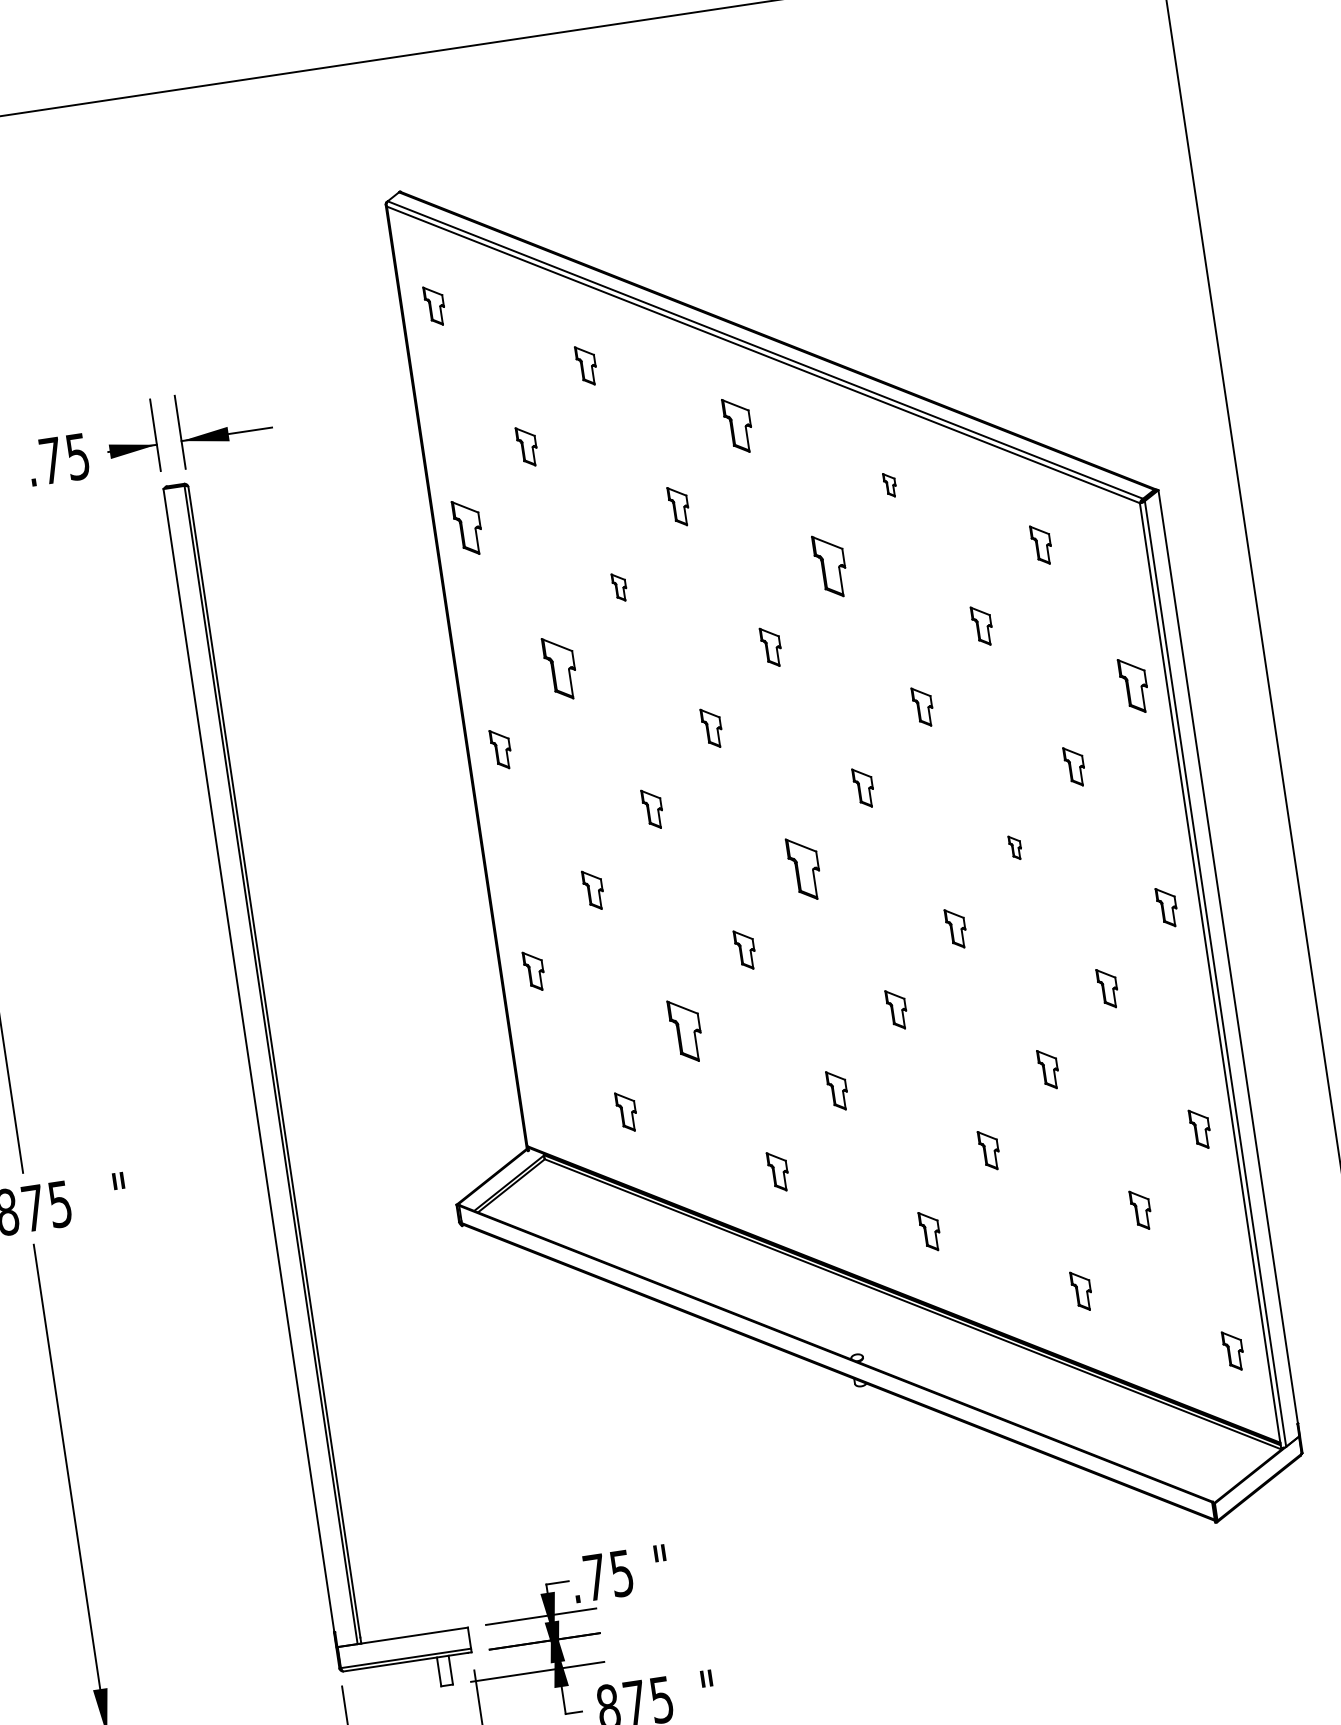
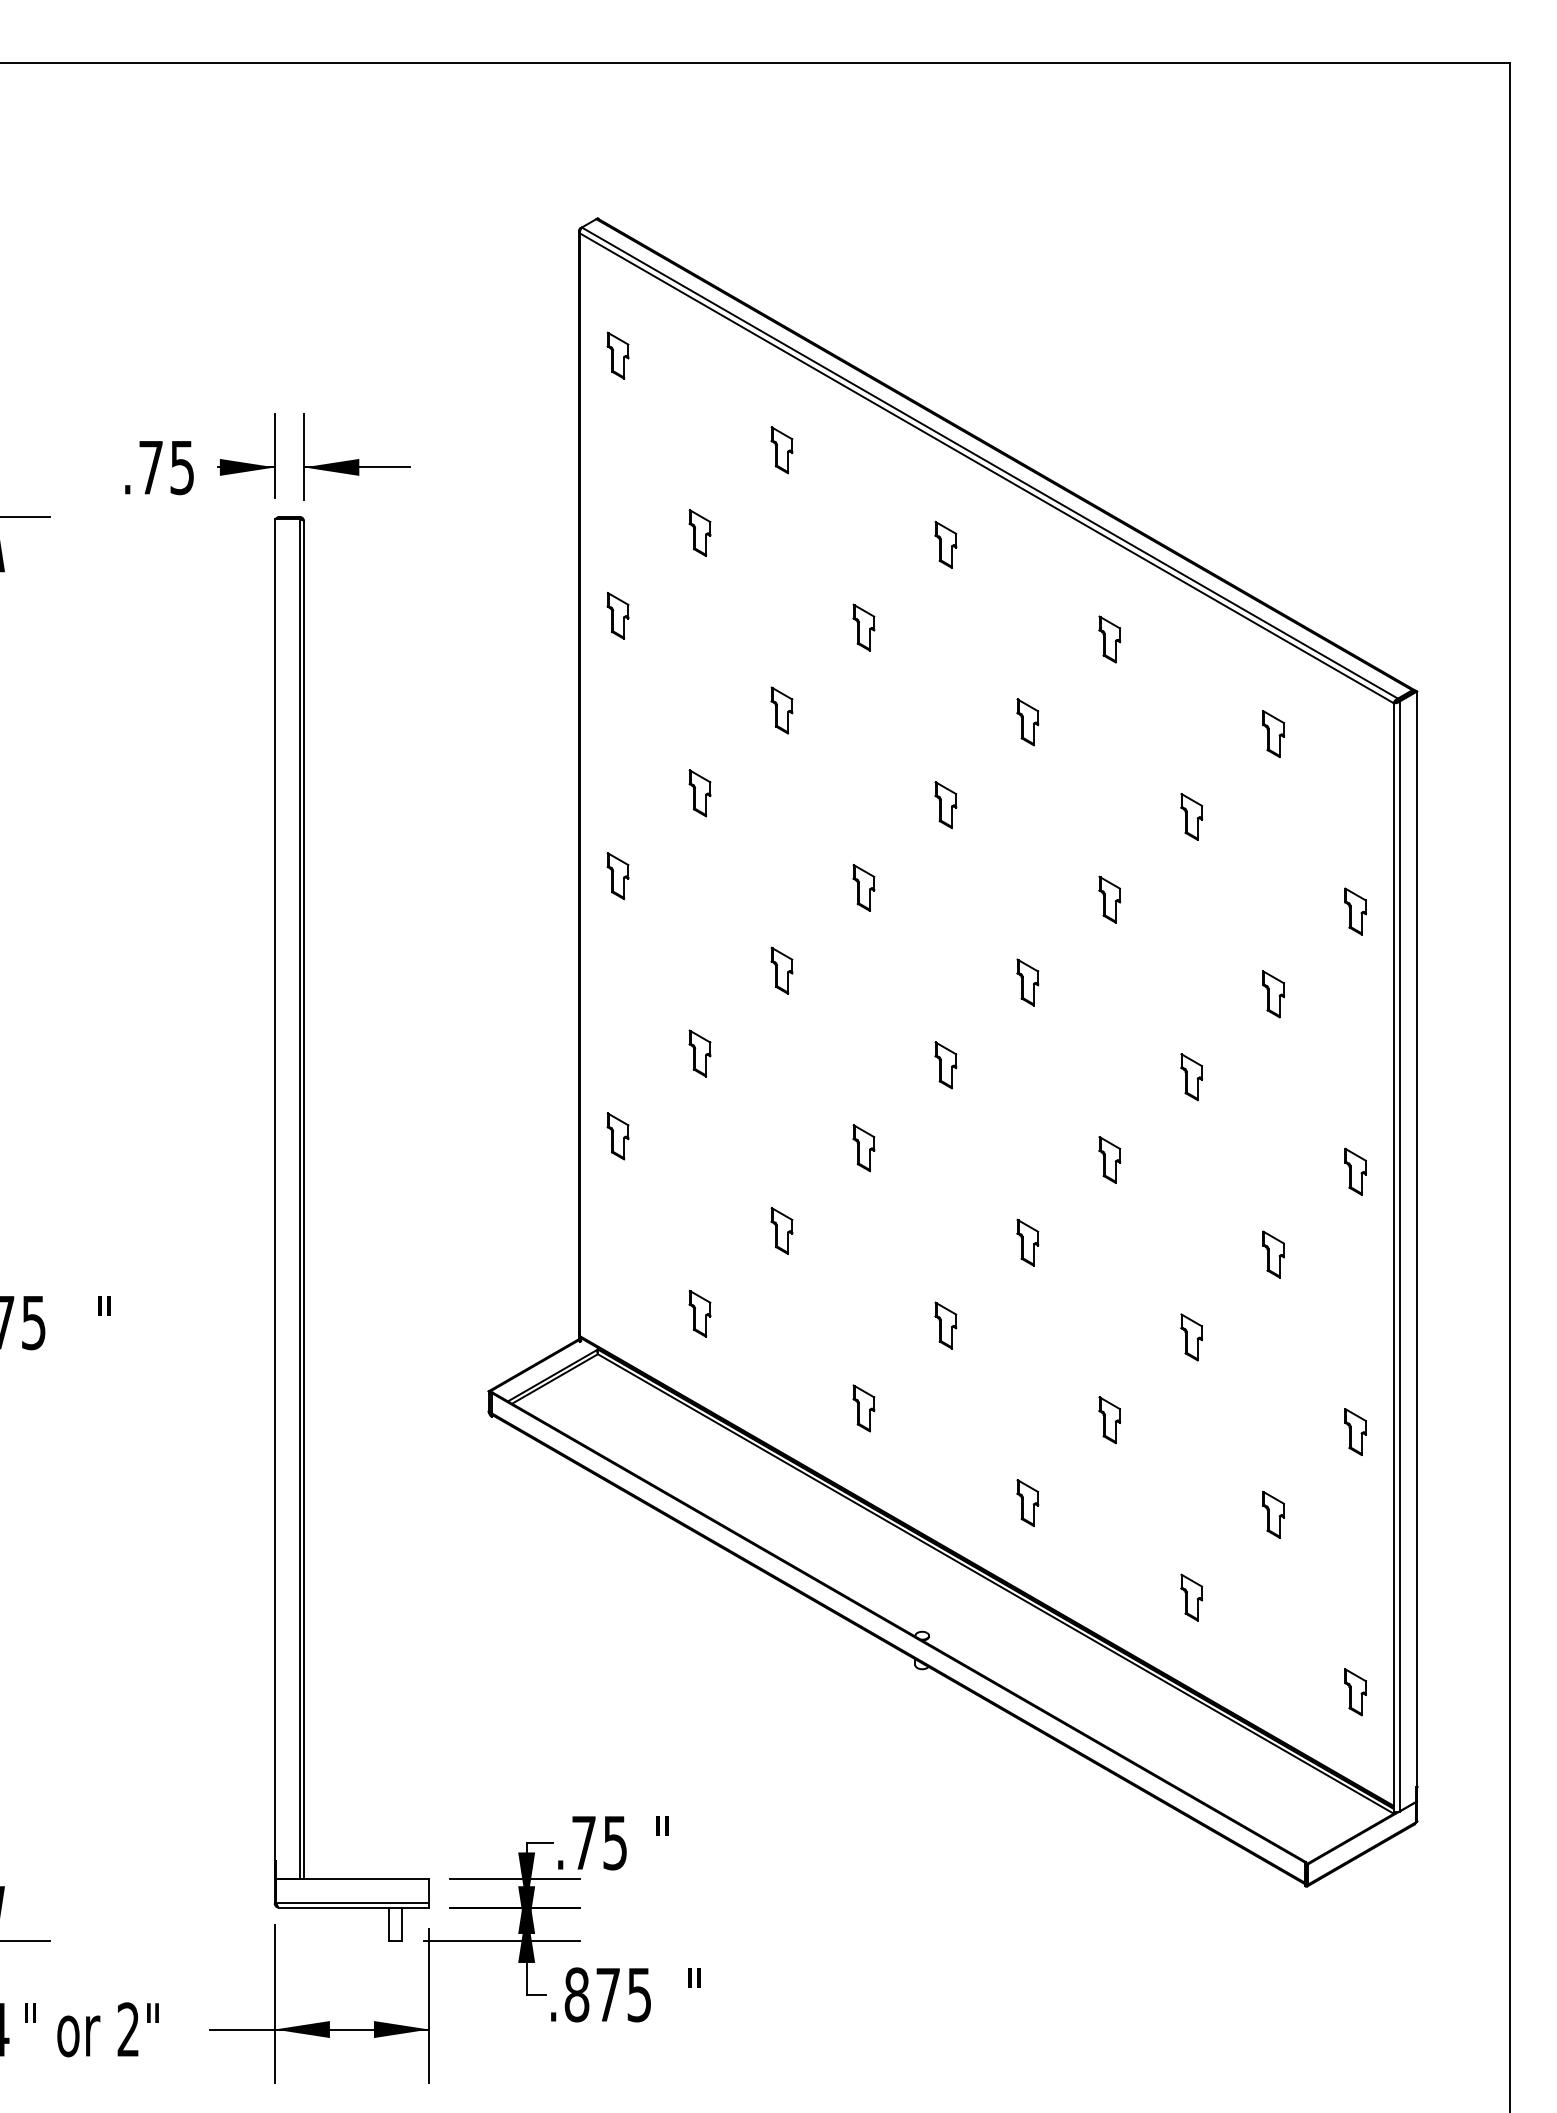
part: (737, 425) -> (945, 544), size x0.71
part: (889, 485) -> (1109, 639), size x1.67
part: (467, 527) -> (617, 615), size x0.71
part: (830, 566) -> (1027, 722), size x0.62
part: (619, 587) -> (781, 710), size x1.43
part: (560, 668) -> (699, 793), size x0.62
part: (1133, 685) -> (1355, 911), size x0.71
part: (1015, 847) -> (1191, 1077), size x1.67
part: (804, 869) -> (945, 1065), size x0.62
part: (685, 1030) -> (781, 1230), size x0.62

